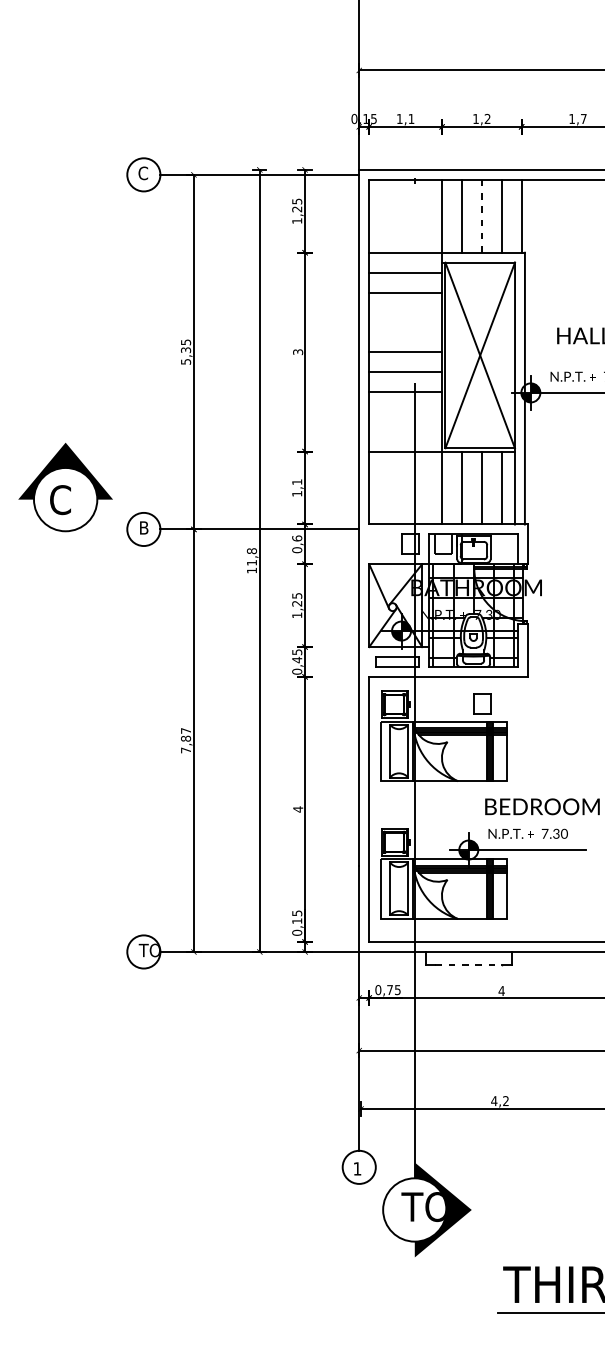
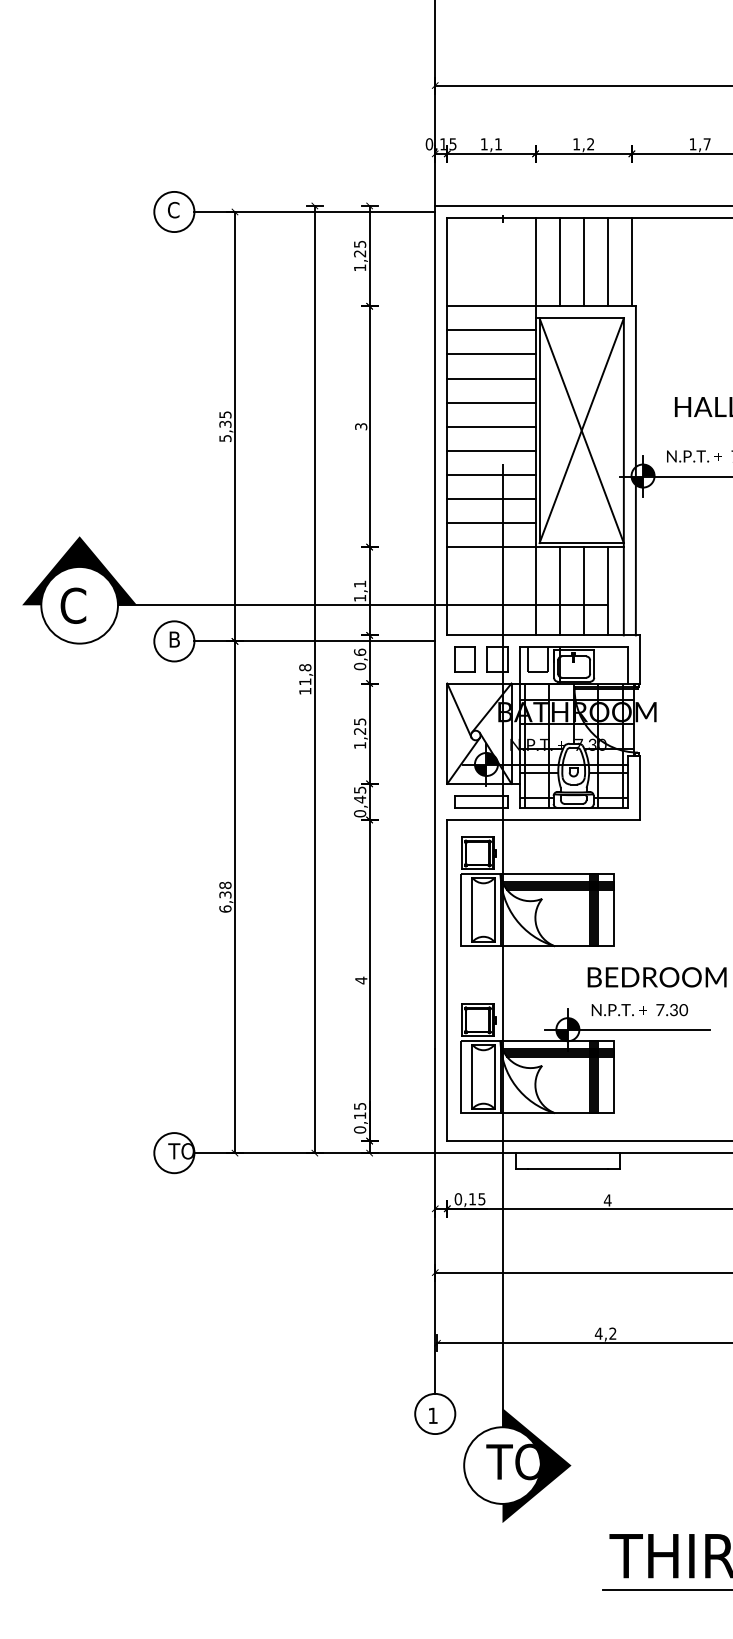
line: (481, 215) -> (583, 261), dashed -> solid
line: (405, 312) -> (491, 378), added
line: (405, 332) -> (491, 402), added
line: (405, 411) -> (491, 498), added
line: (405, 432) -> (491, 523), added
line: (299, 499) -> (362, 605), added
part: (481, 703) -> (464, 659), moved
text: (186, 740) -> (225, 896), 7,87 -> 6,38
line: (469, 965) -> (568, 1169), dashed -> solid
text: (390, 990) -> (472, 1199), 0,75 -> 0,15

